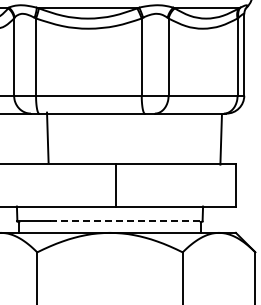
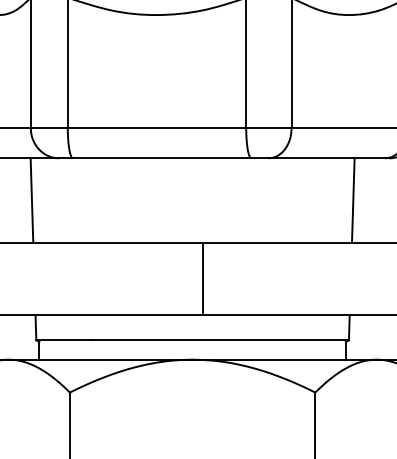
line: (47, 137) -> (31, 200), moved
line: (220, 139) -> (352, 200), moved
line: (127, 221) -> (222, 340), dashed -> solid

